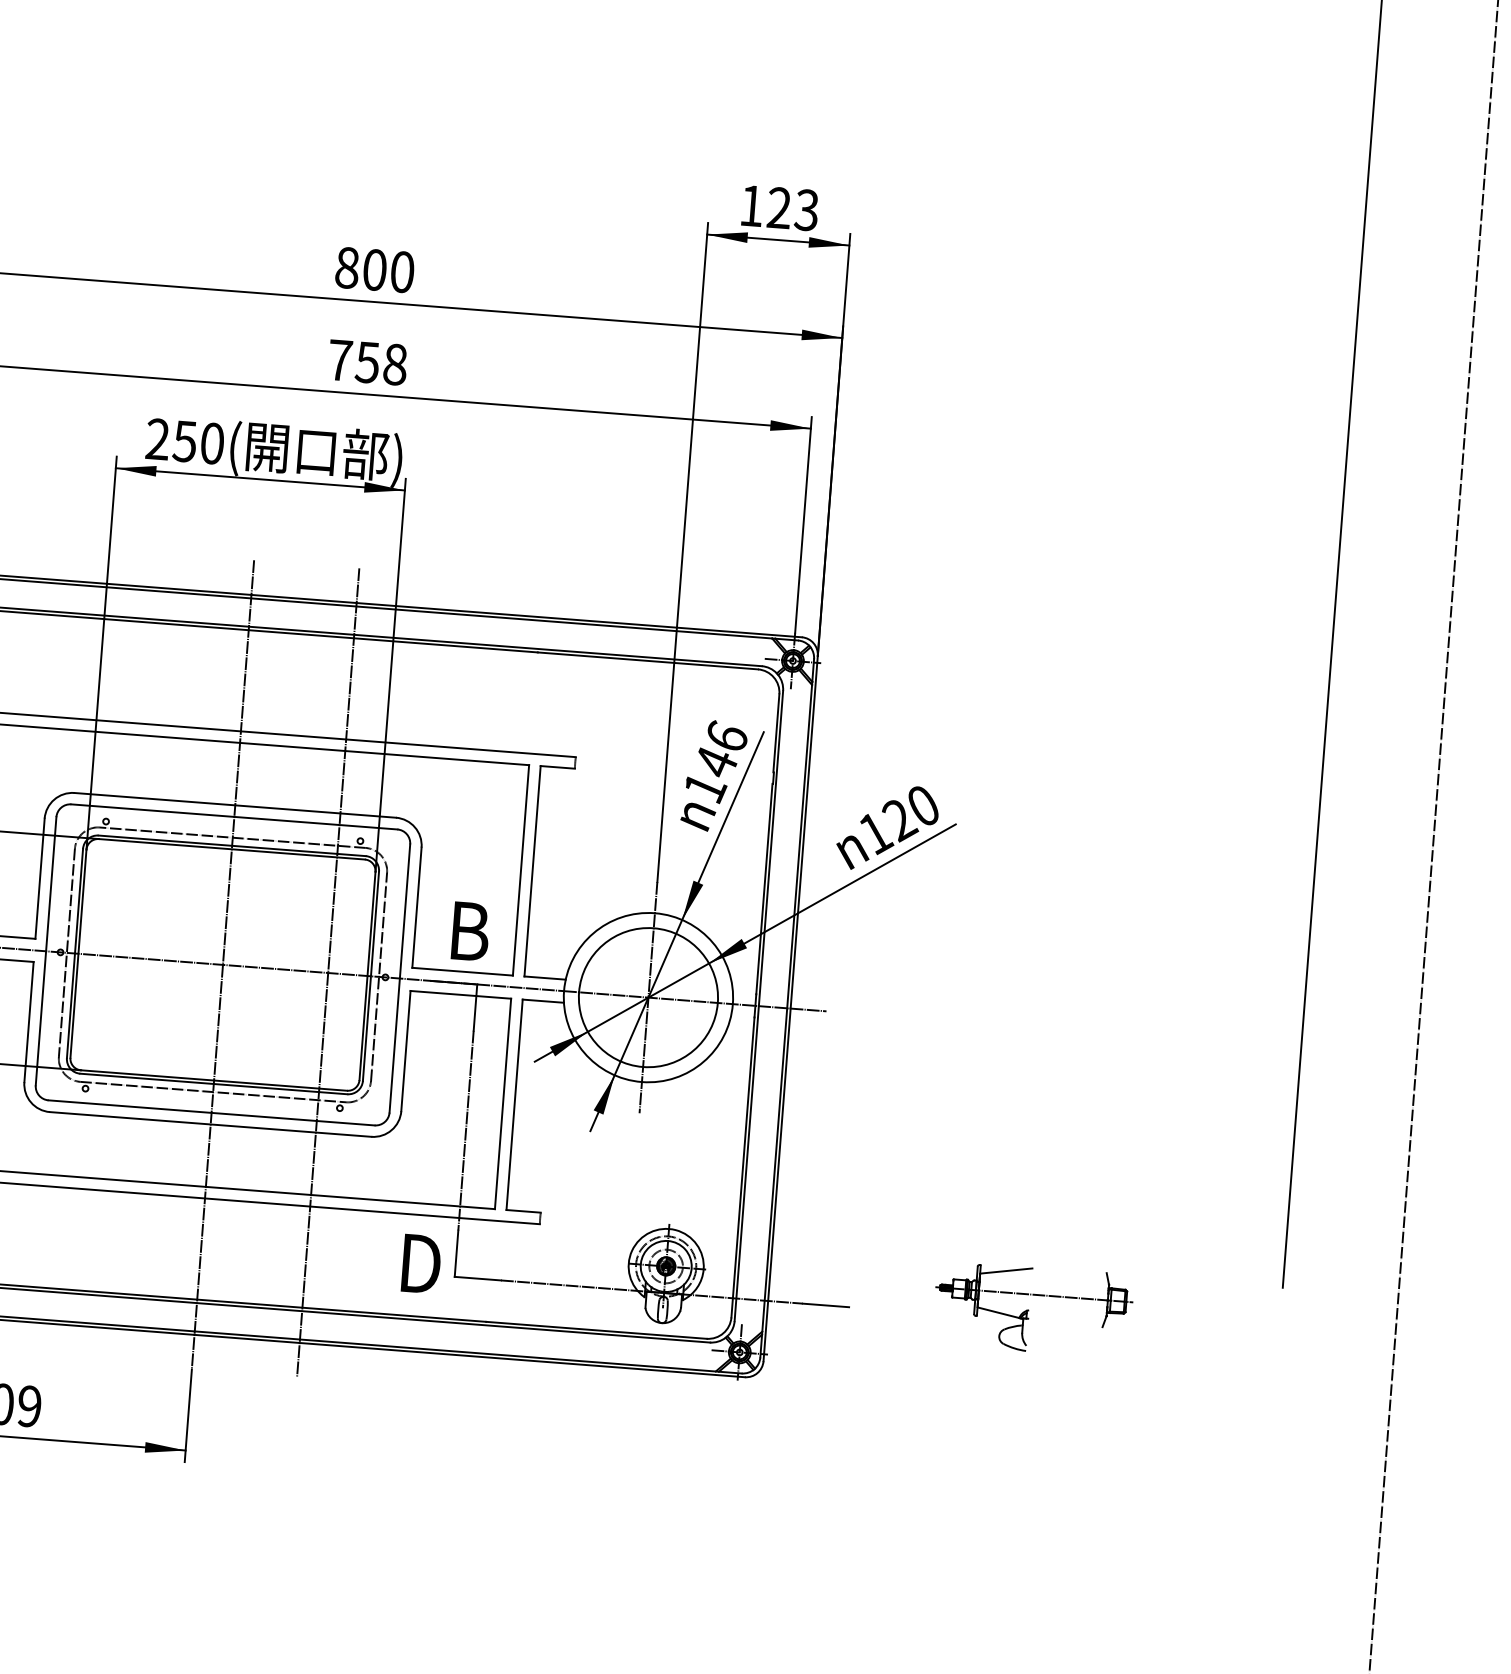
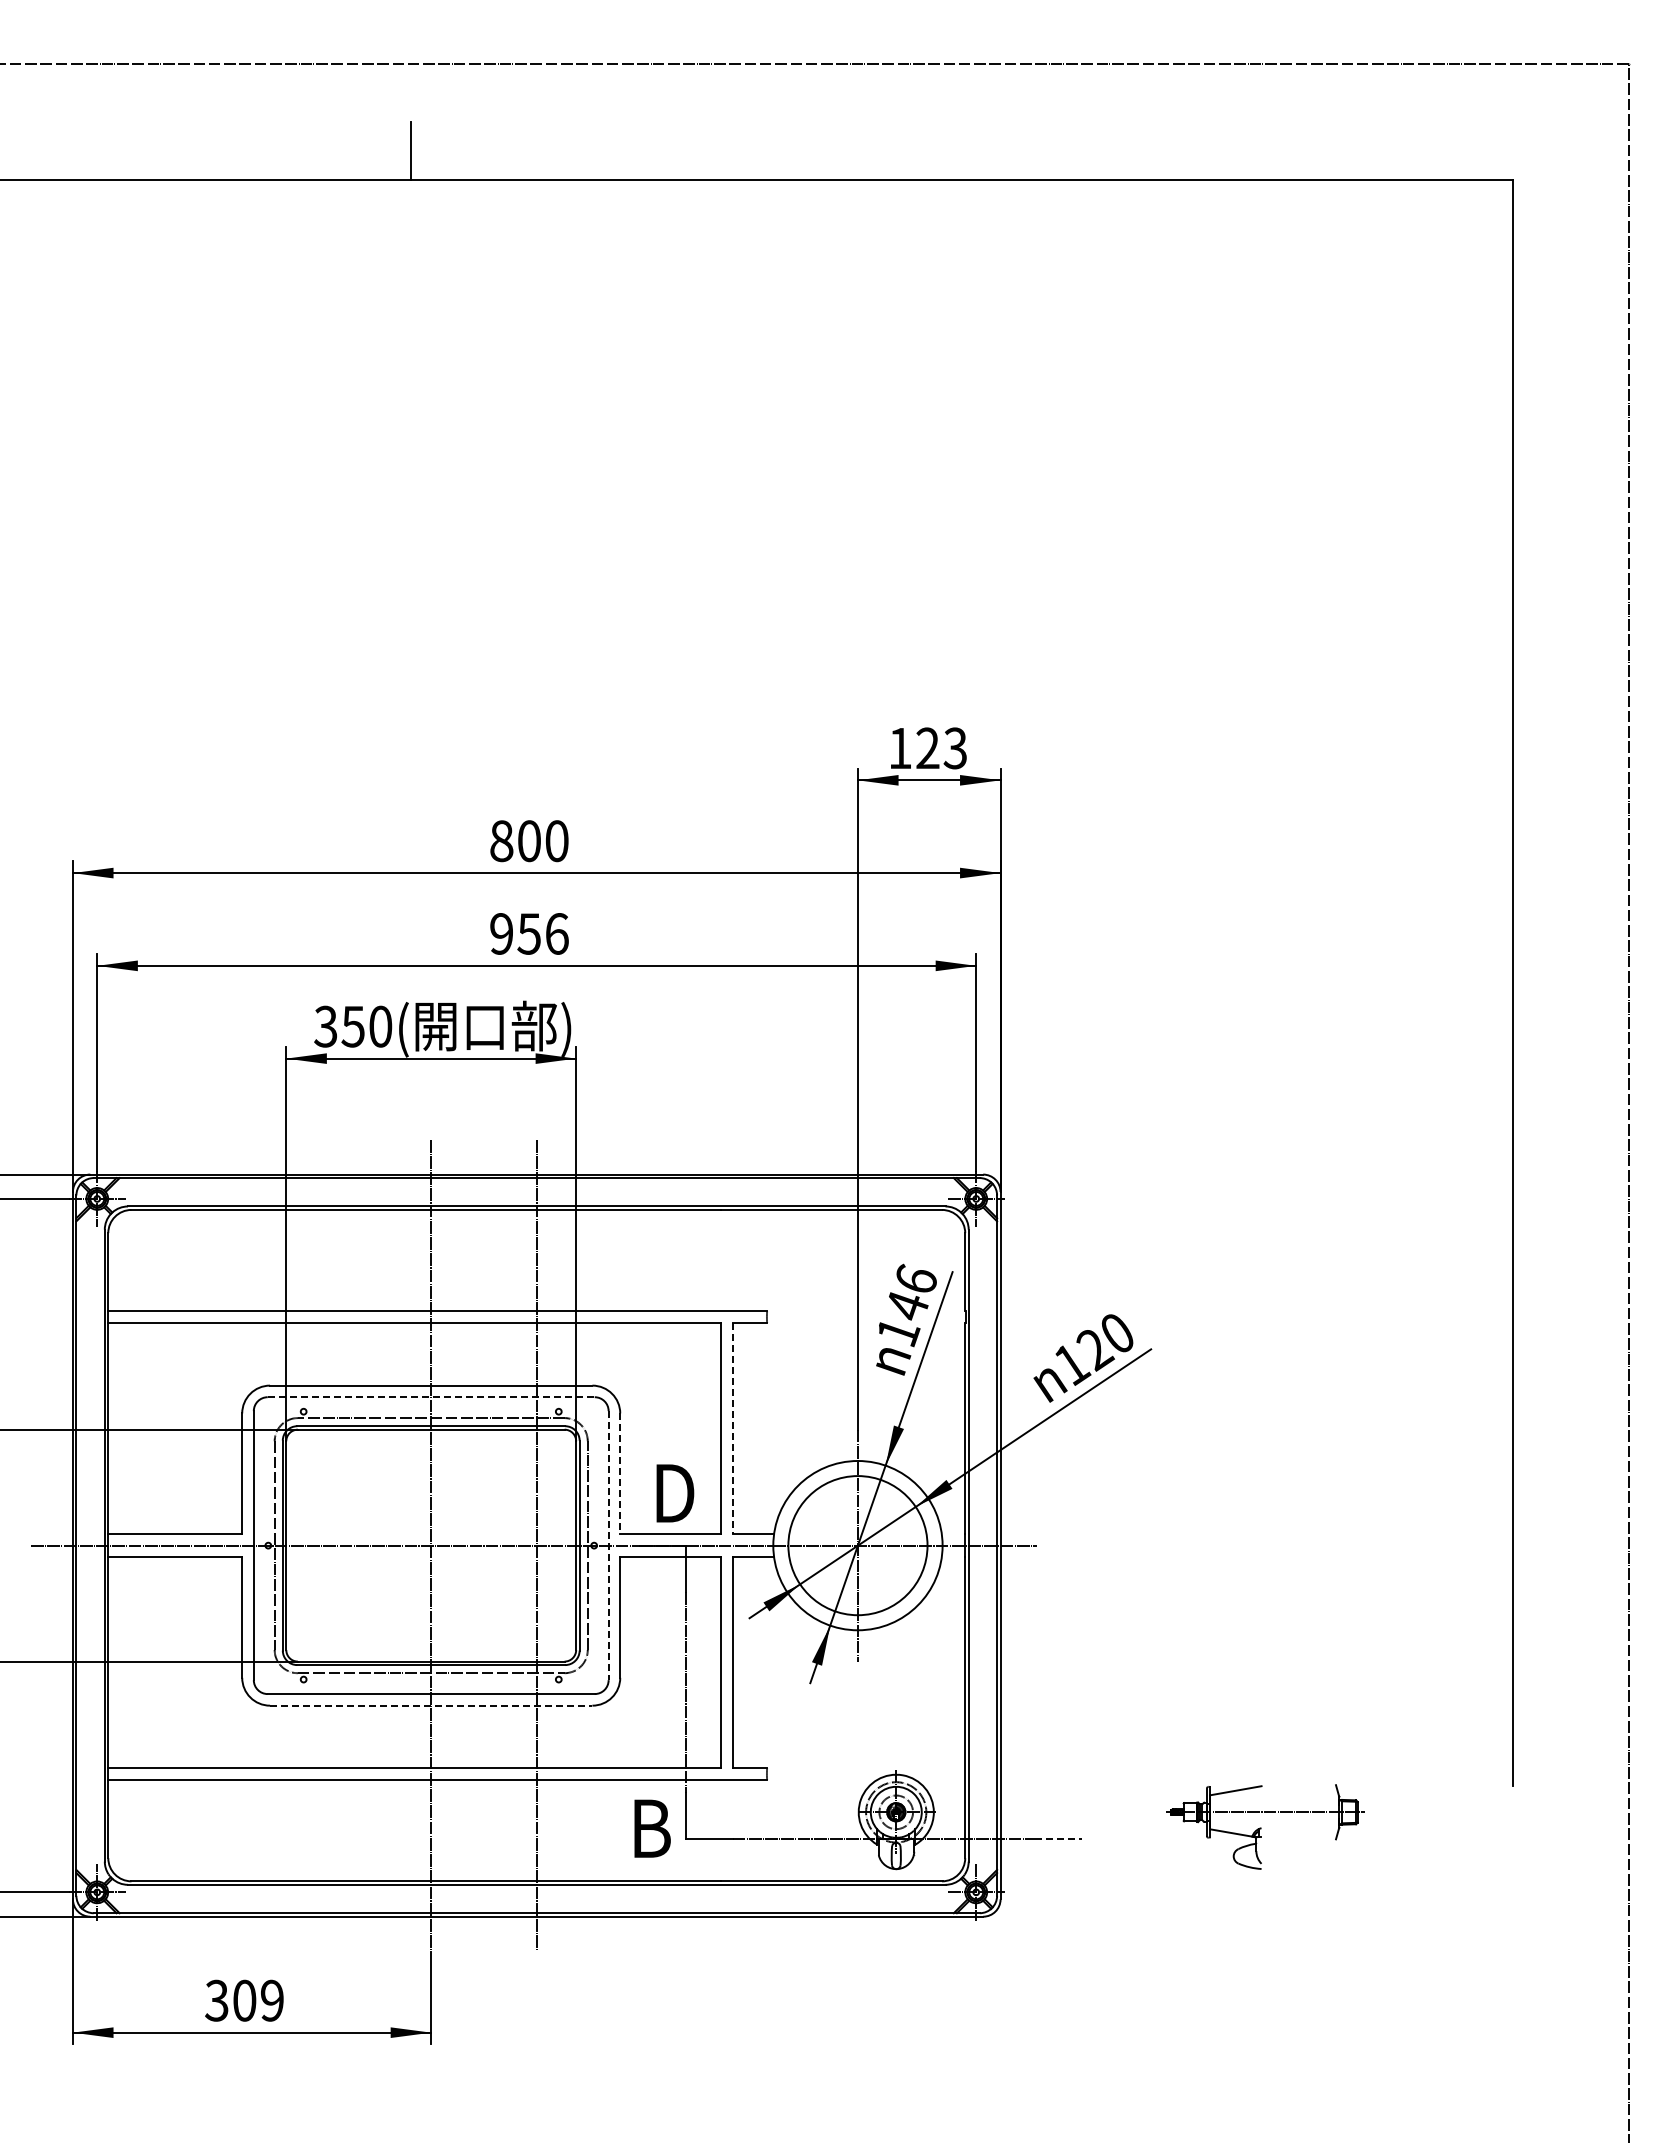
text: (367, 362) -> (529, 933), 758 -> 956
text: (157, 439) -> (325, 1026), 250( -> 350(
line: (234, 817) -> (431, 1397), solid -> dashed
line: (532, 871) -> (732, 1428), solid -> dashed
line: (417, 908) -> (620, 1474), solid -> dashed
text: (470, 931) -> (675, 1493), B -> D
line: (399, 978) -> (608, 1545), solid -> dashed
line: (210, 1124) -> (431, 1705), solid -> dashed
text: (420, 1263) -> (651, 1828), D -> B
line: (826, 1305) -> (1059, 1838), solid -> dashed

